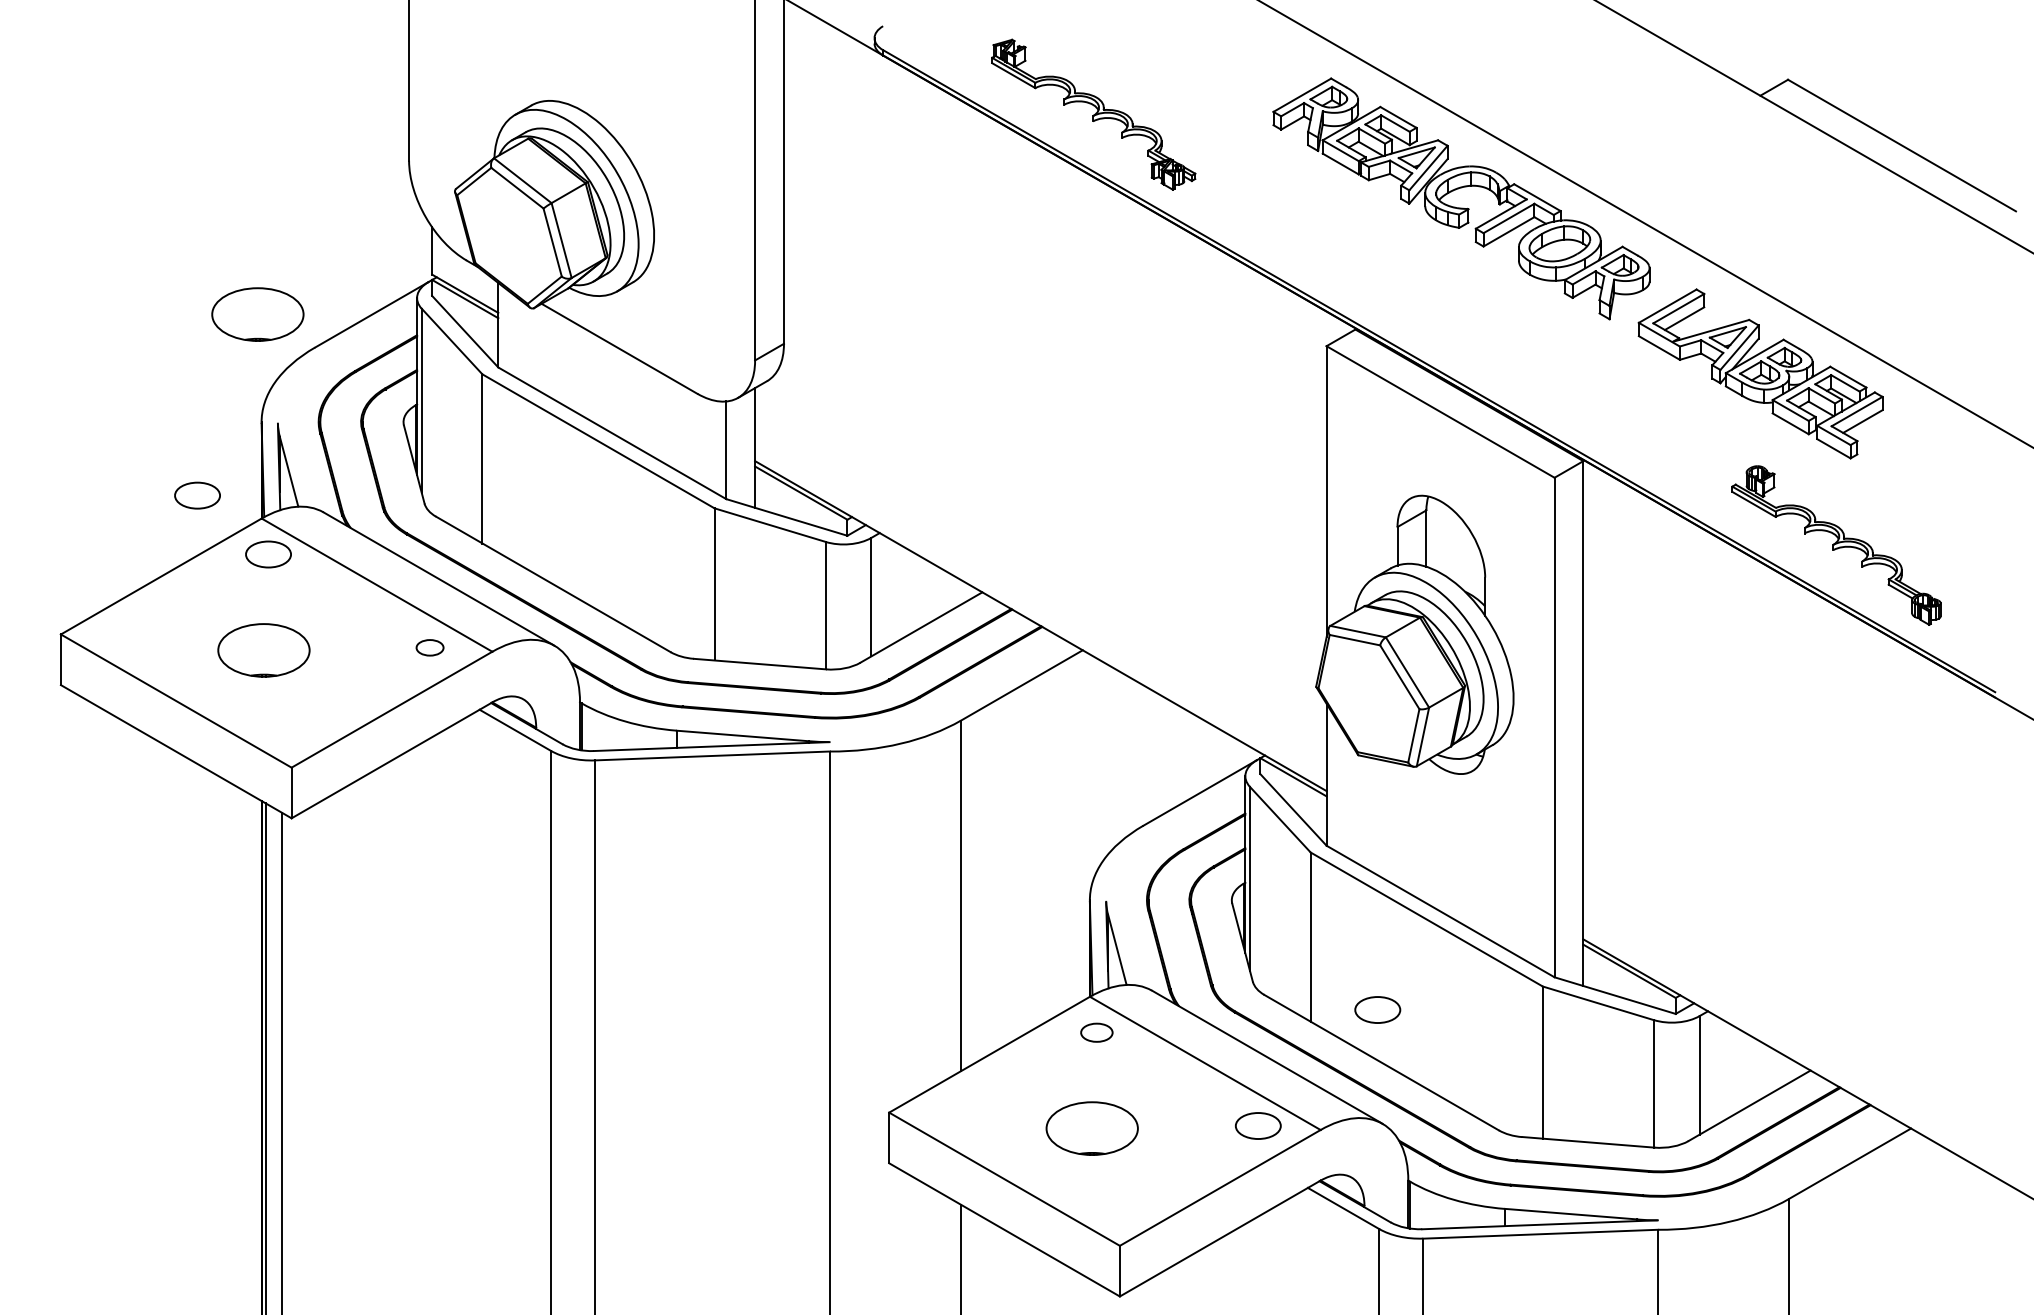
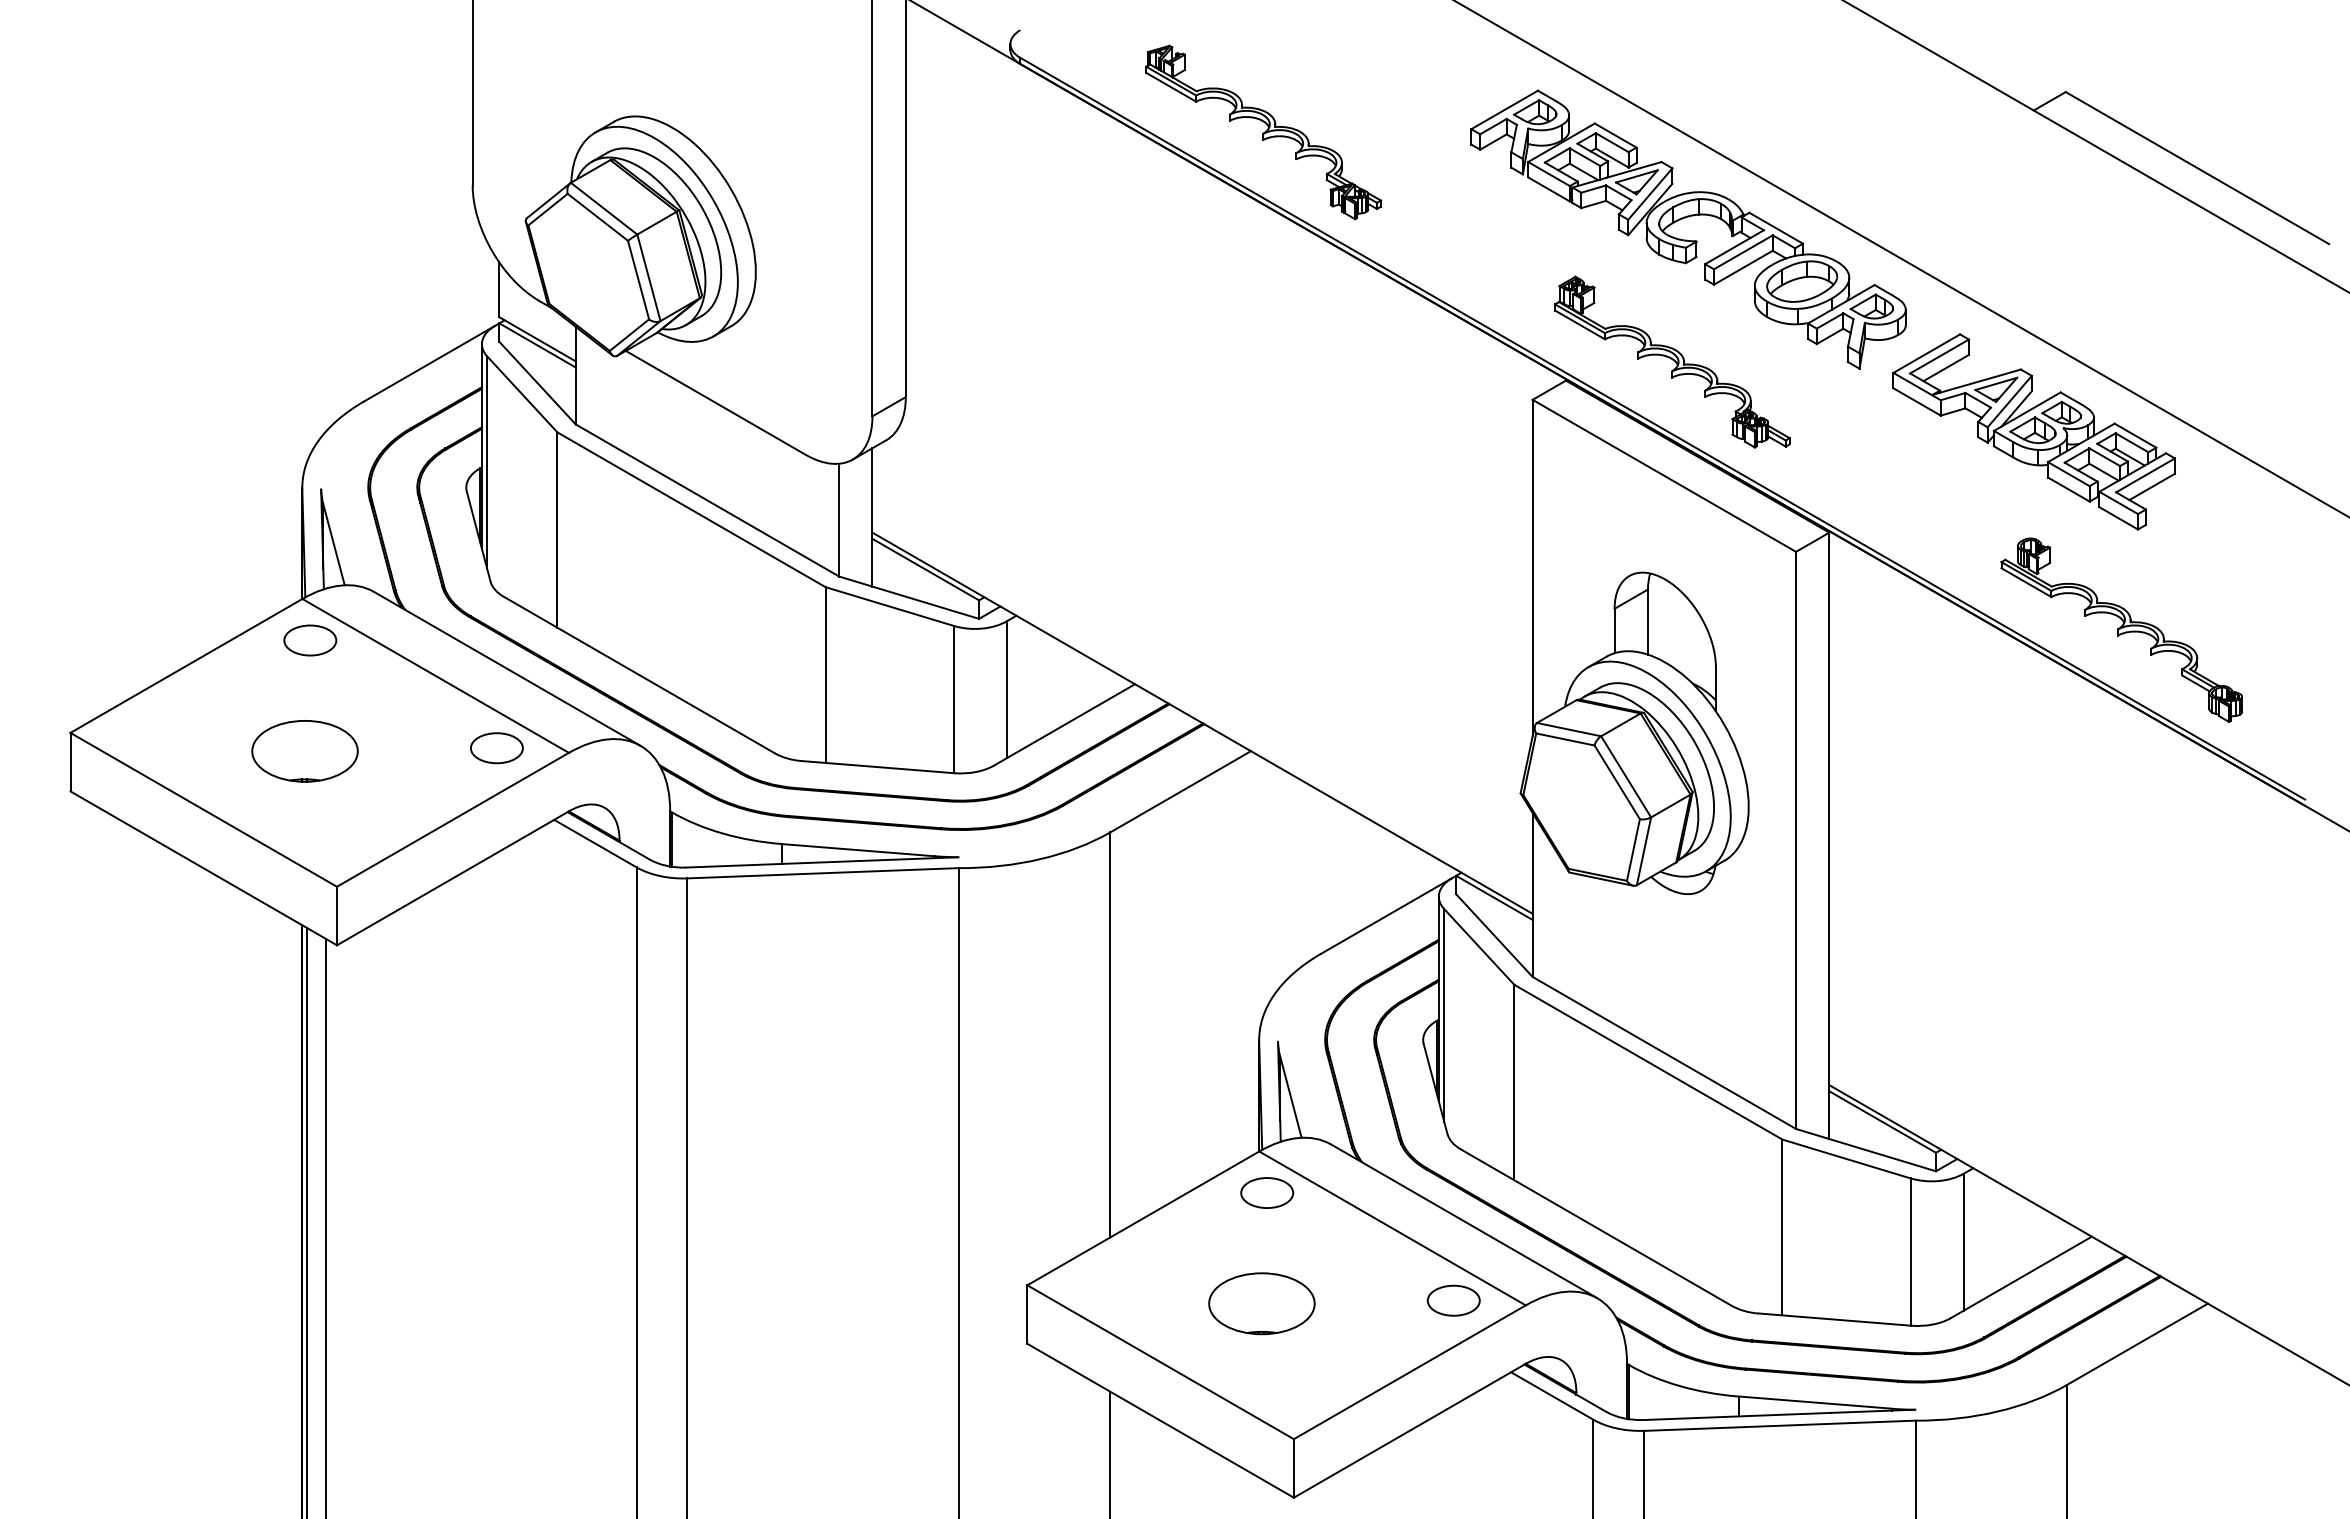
part: (1447, 312) -> (1672, 361), added
part: (257, 314) -> (297, 363), removed
part: (197, 495) -> (228, 572), removed
part: (429, 647) -> (496, 748), size x1.67
part: (1377, 1009) -> (1591, 1166), removed
part: (1097, 1032) -> (1267, 1192), size x1.43

